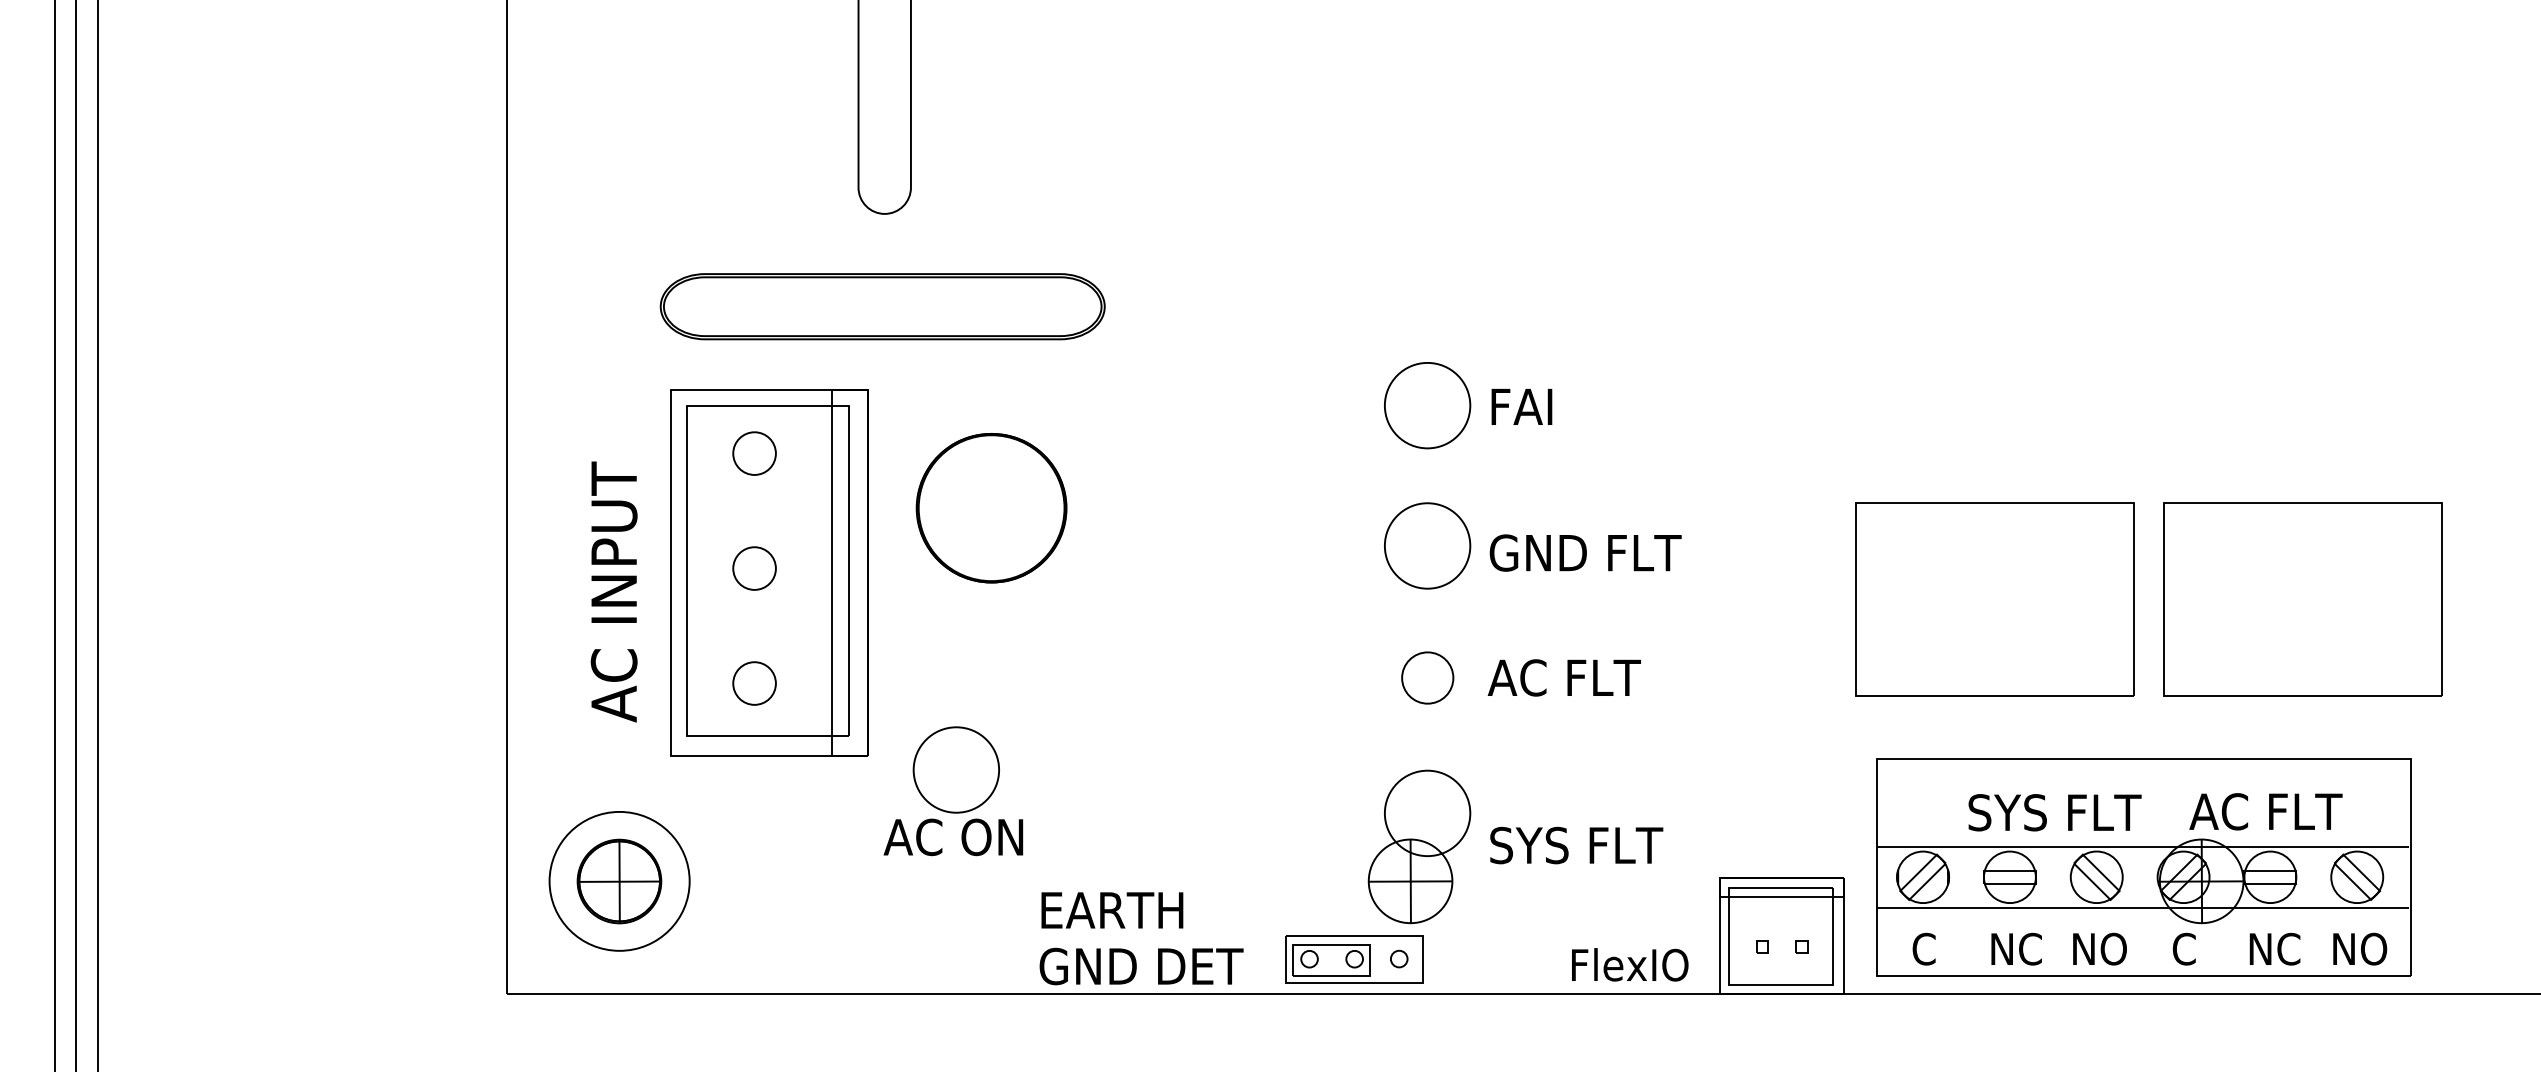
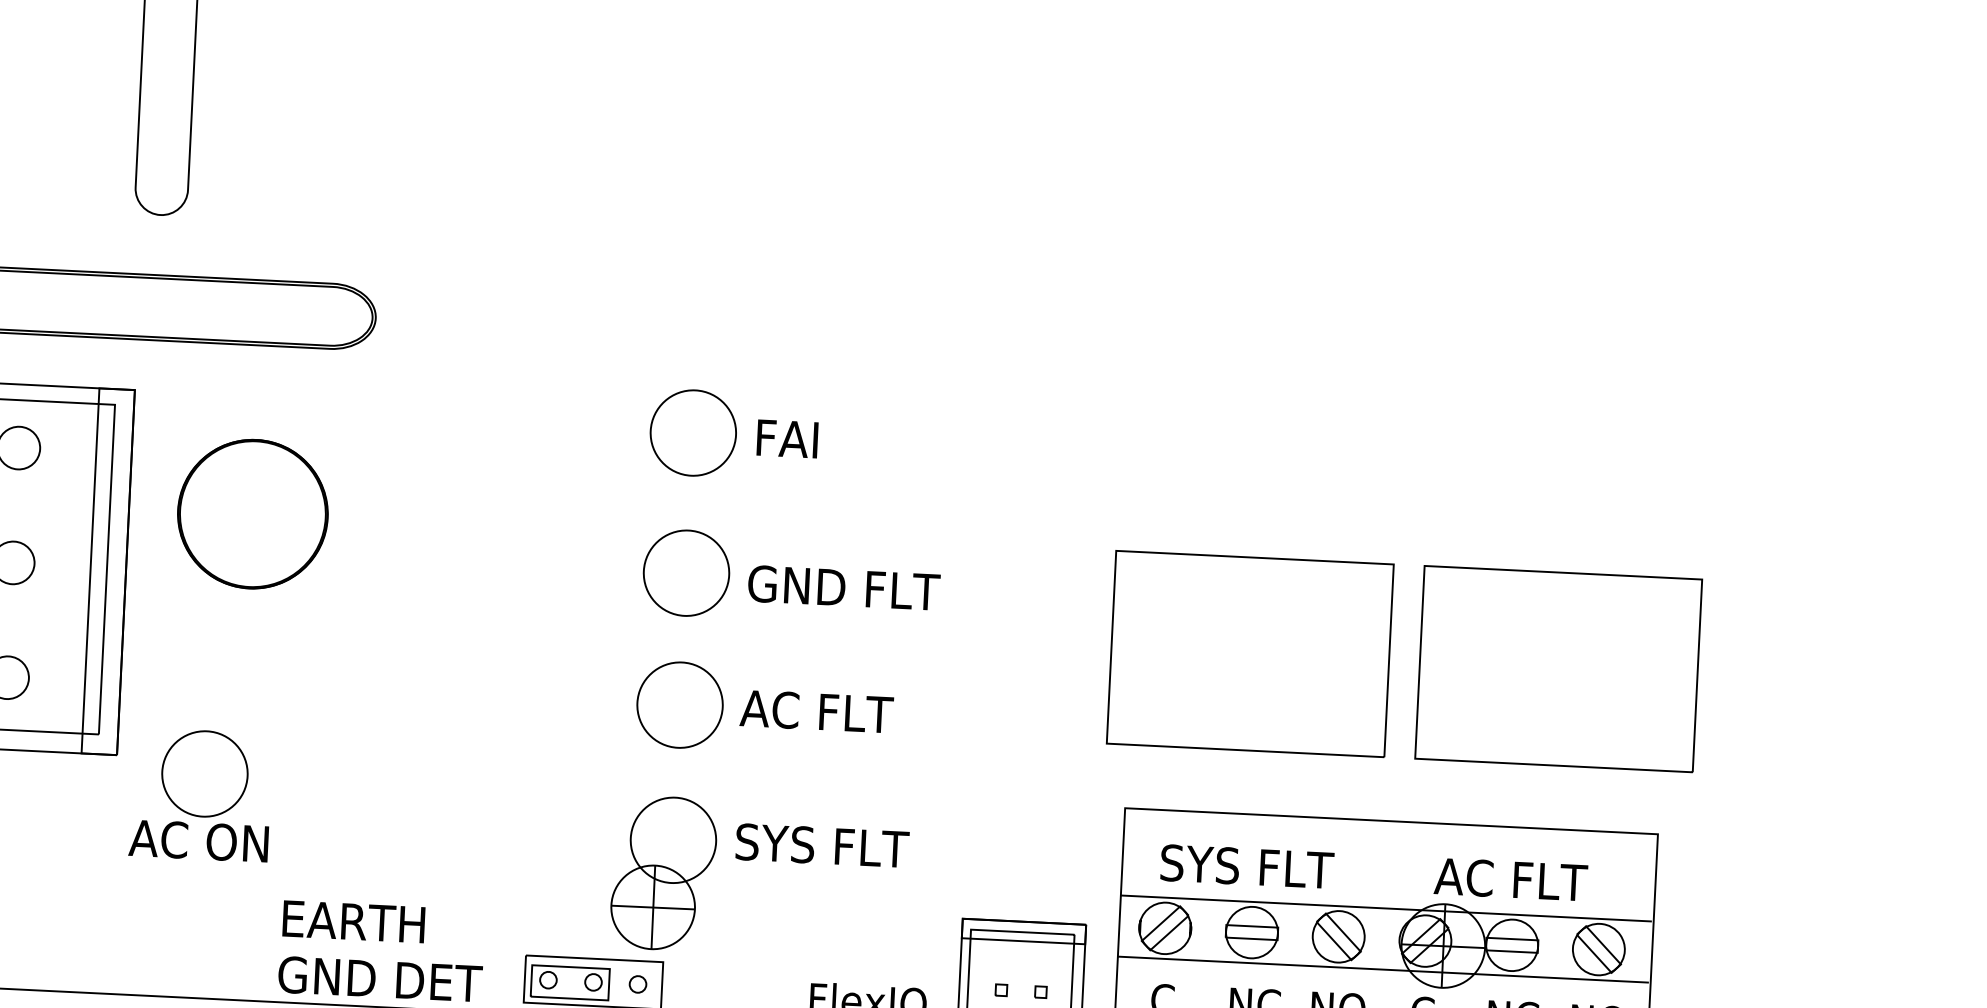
part: (1427, 677) -> (680, 704), size x1.67
text: (2054, 812) -> (1246, 866), moved
text: (1576, 845) -> (822, 845), moved

